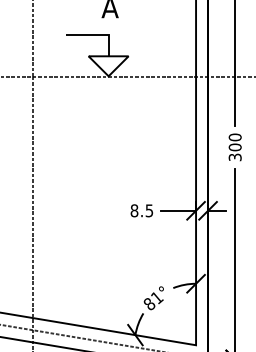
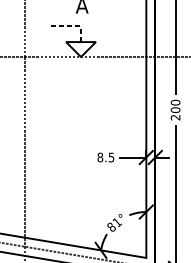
line: (98, 35) -> (73, 26), solid -> dashed
text: (235, 157) -> (175, 117), 300 -> 200

